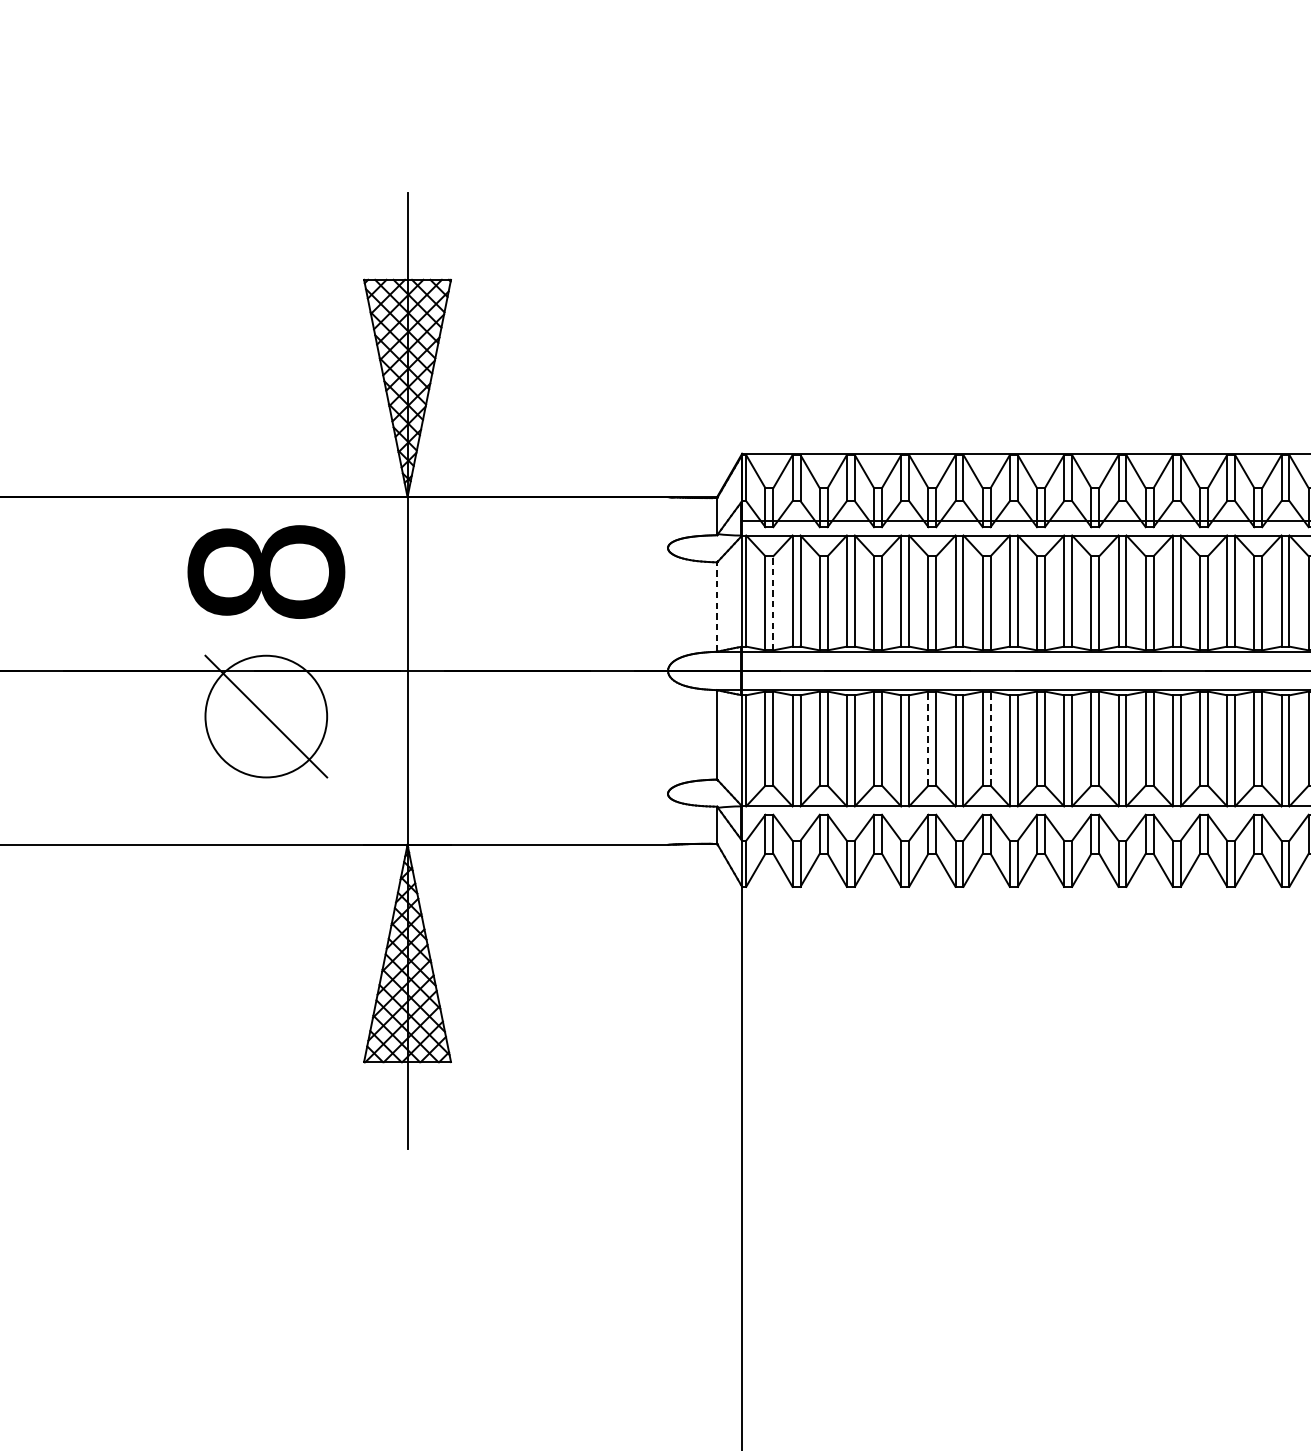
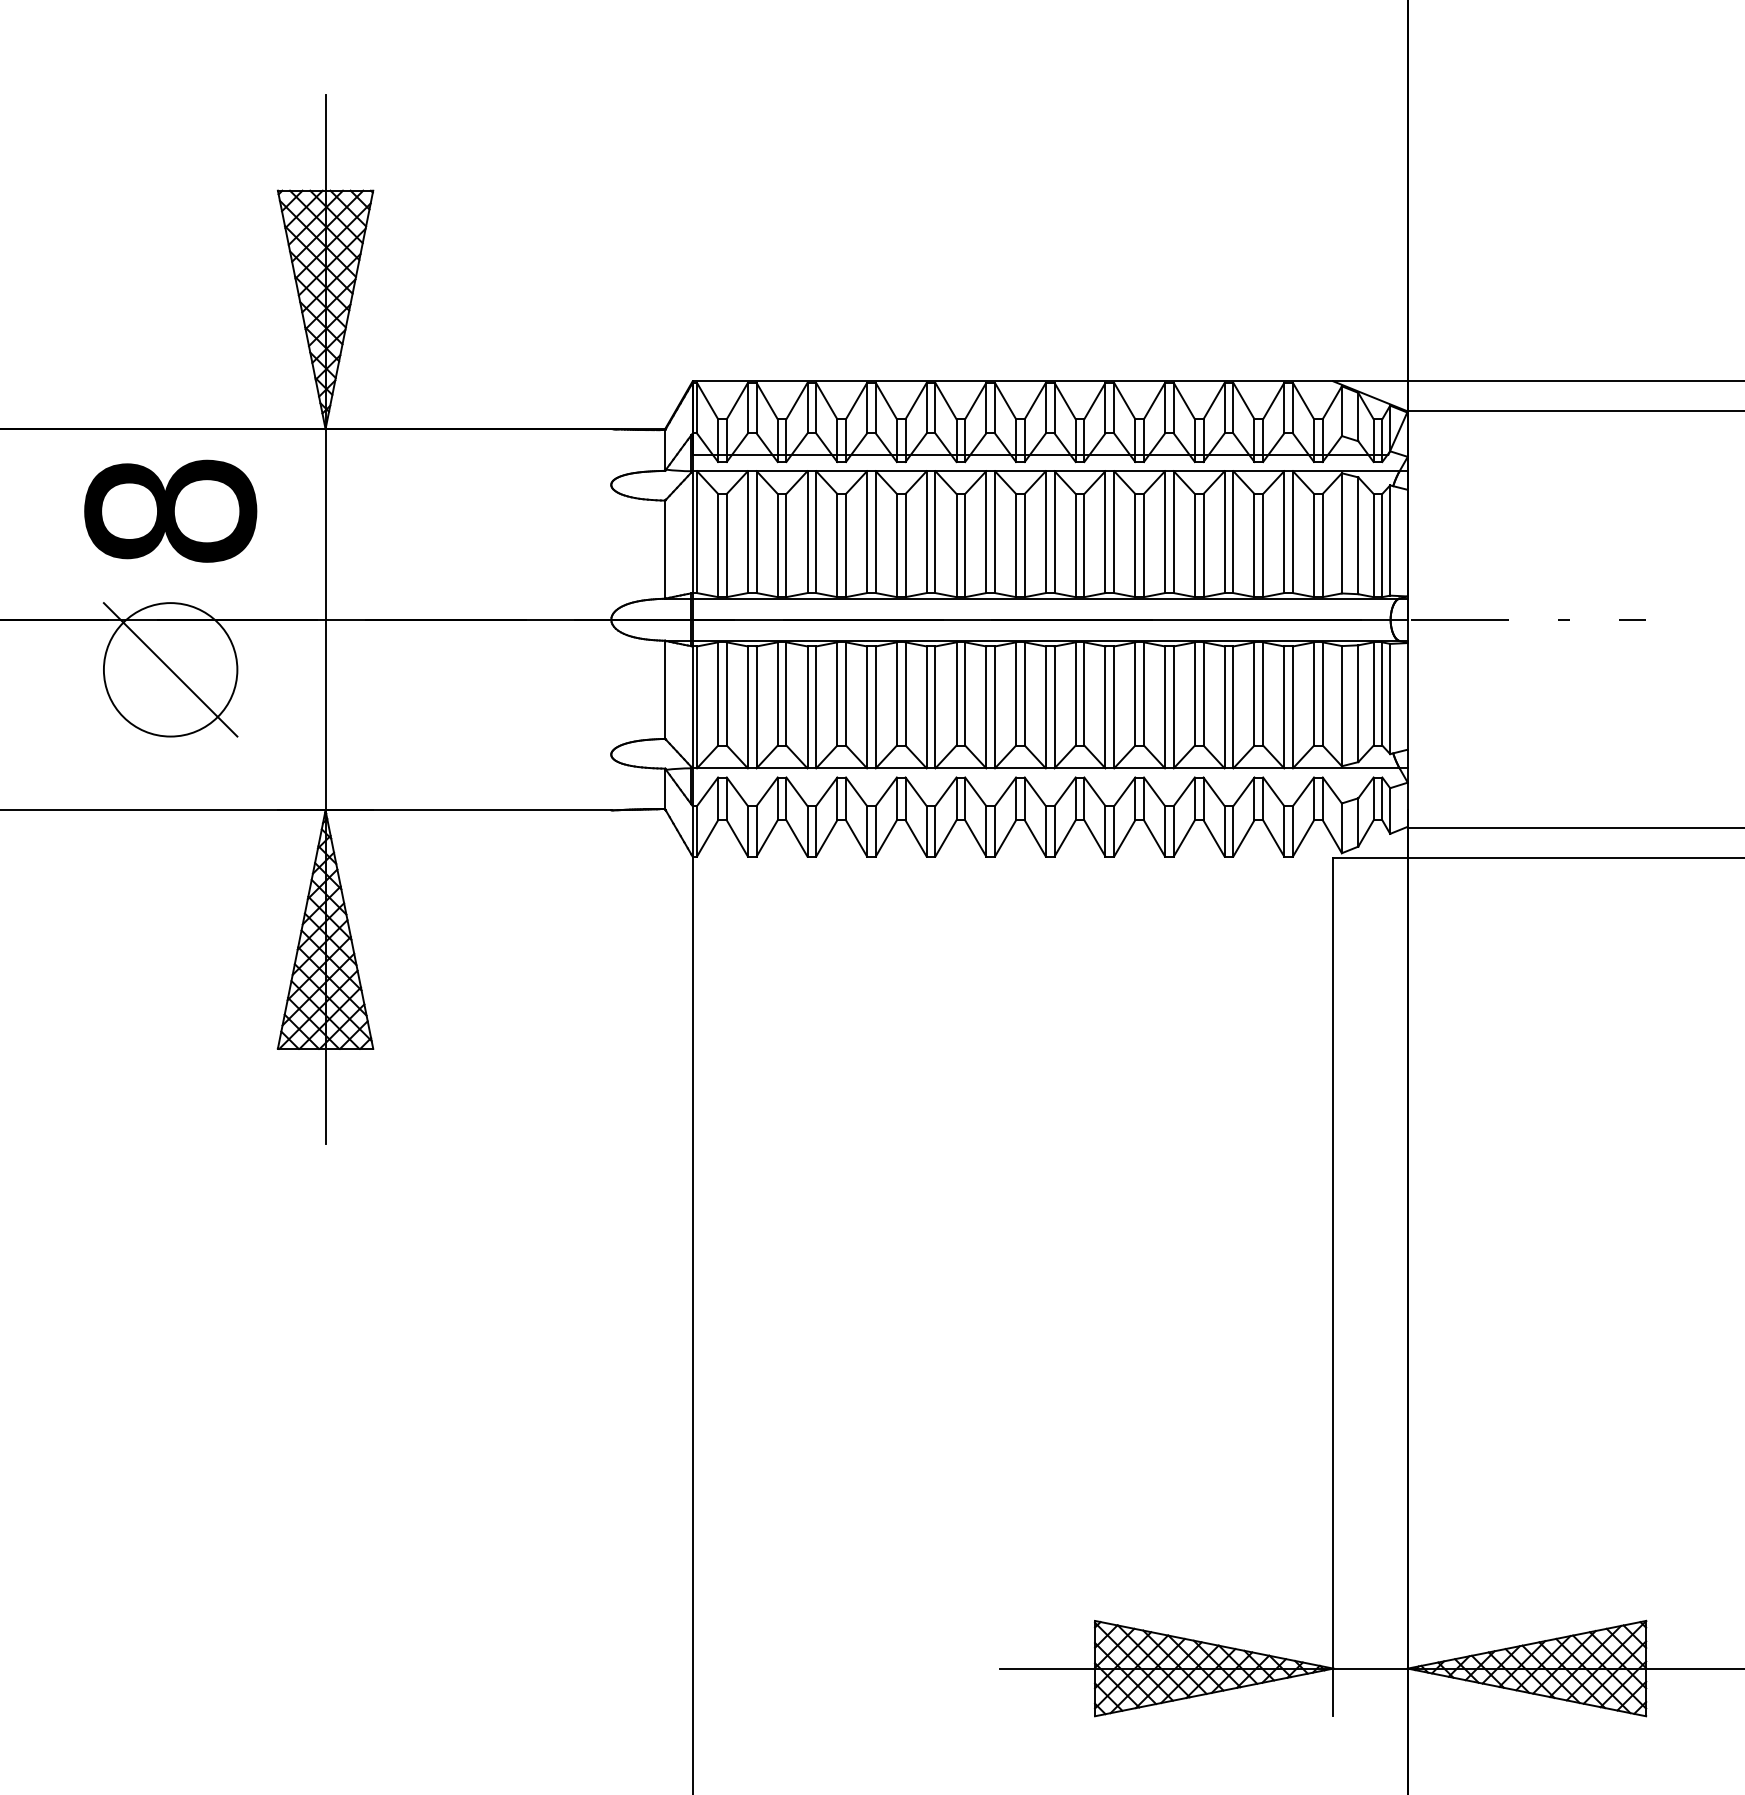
line: (773, 603) -> (726, 545), dashed -> solid
line: (717, 606) -> (665, 549), dashed -> solid
line: (928, 738) -> (896, 693), dashed -> solid
line: (990, 738) -> (965, 693), dashed -> solid

